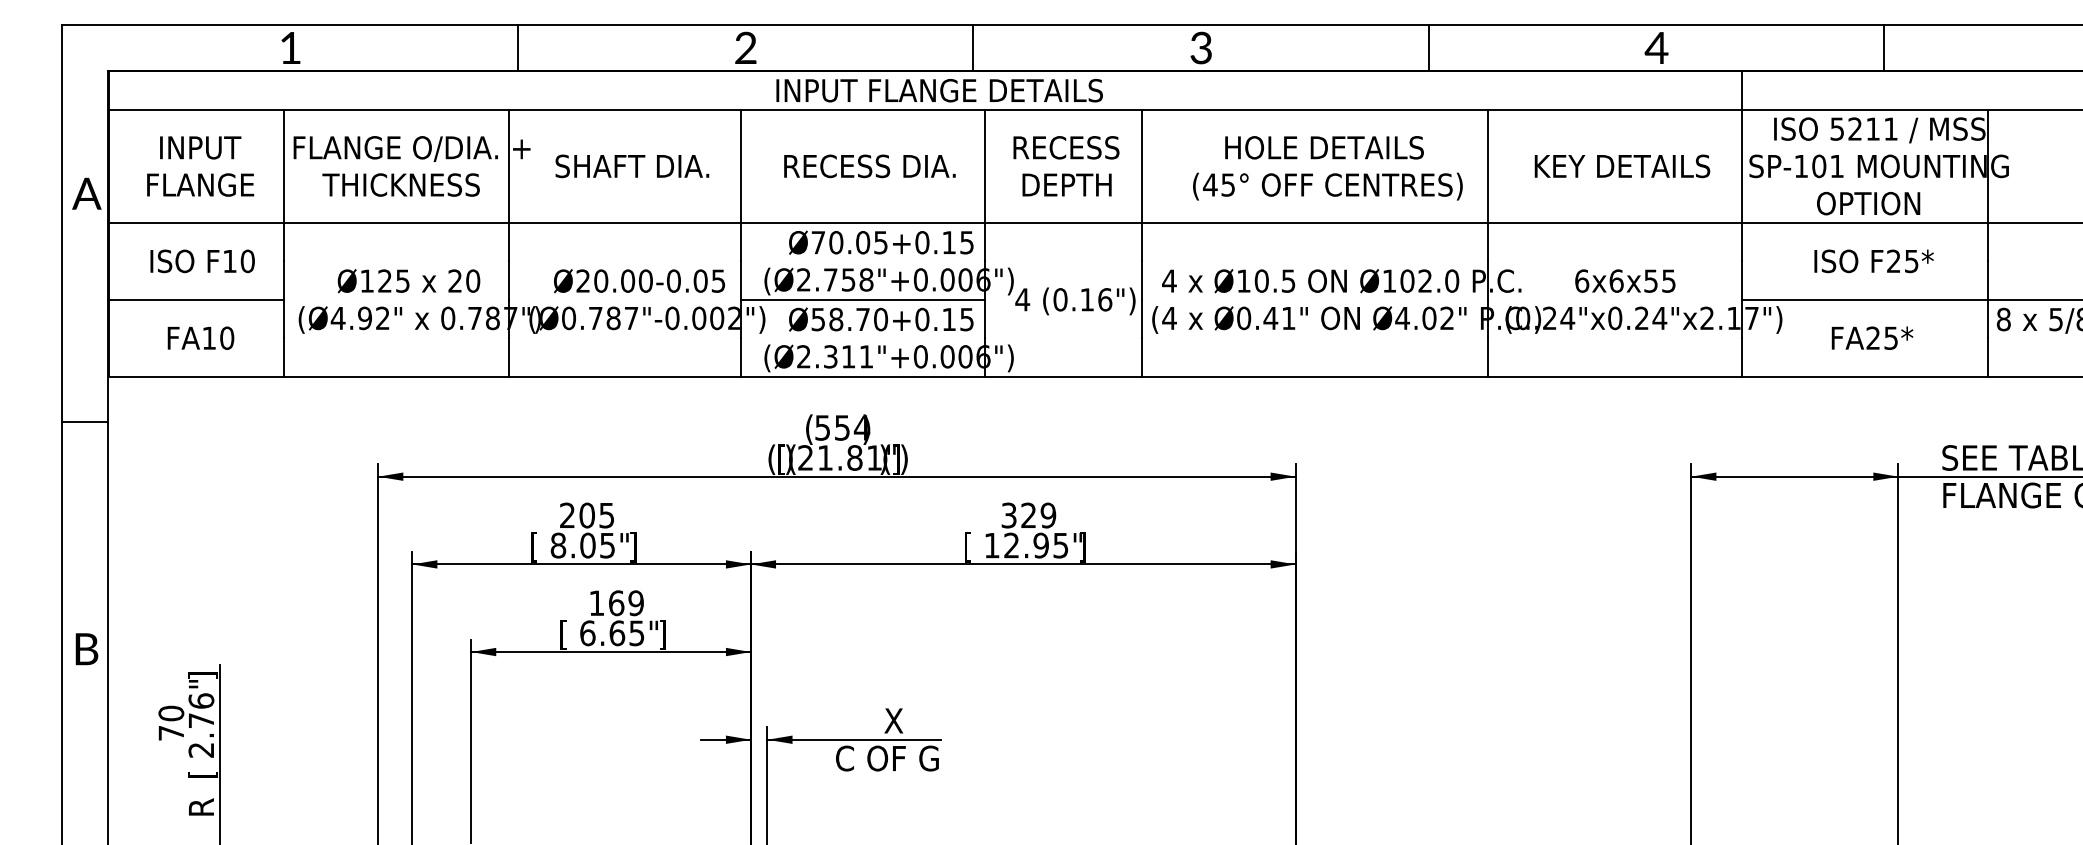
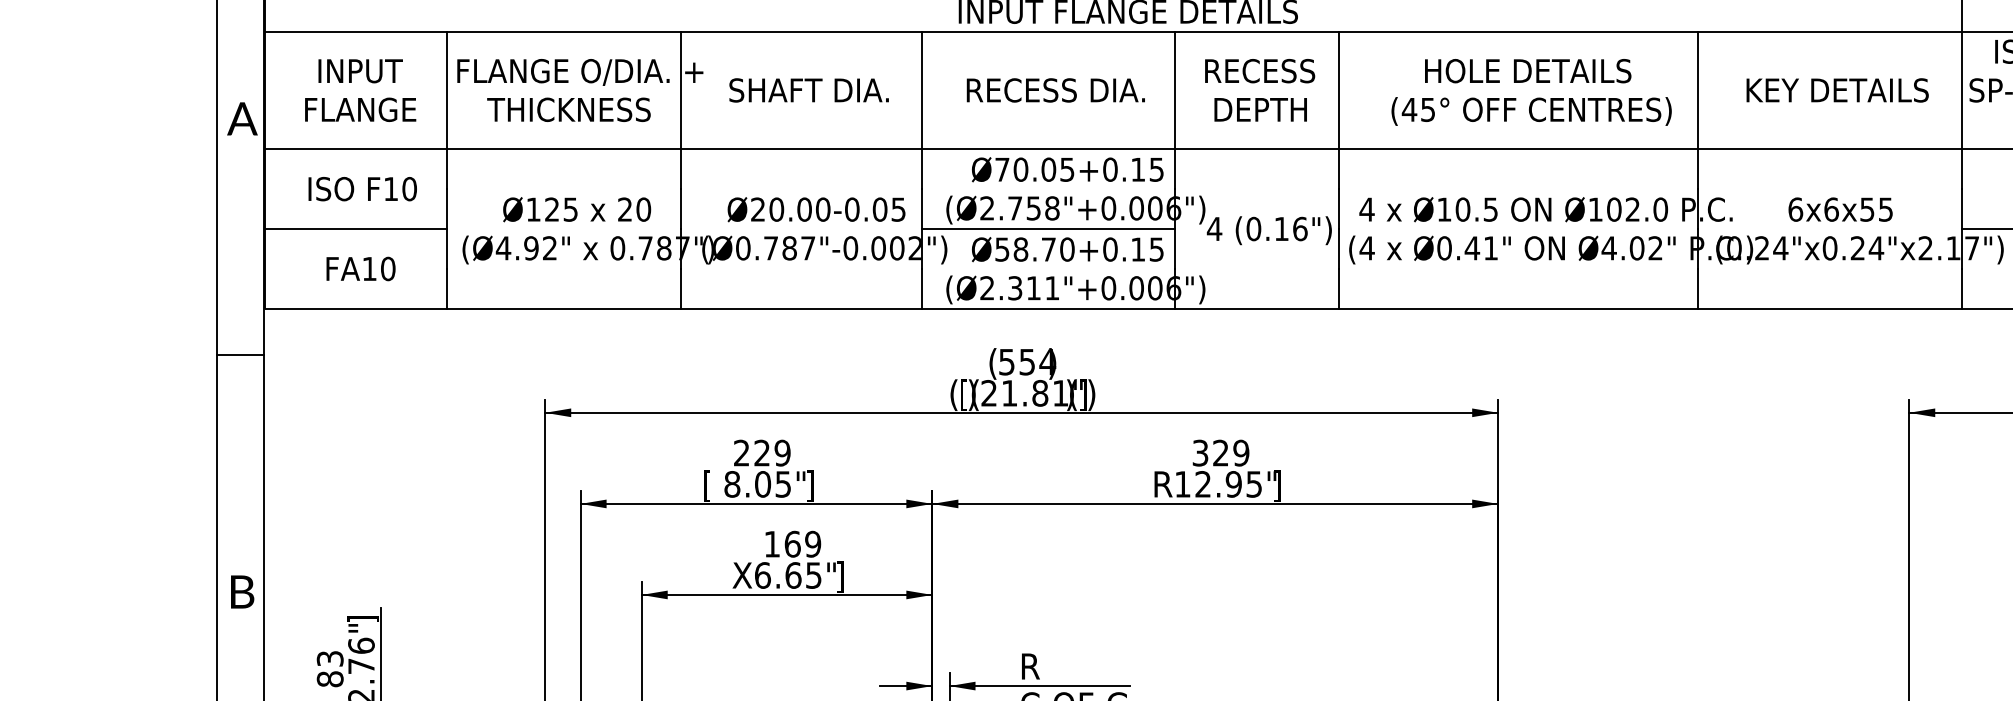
text: (596, 515) -> (771, 453), 205 -> 229
text: (973, 547) -> (1163, 486), [ -> R
text: (567, 634) -> (741, 576), [ -> X
text: (870, 720) -> (1056, 666), X -> R
text: (171, 722) -> (330, 668), 70 -> 83

